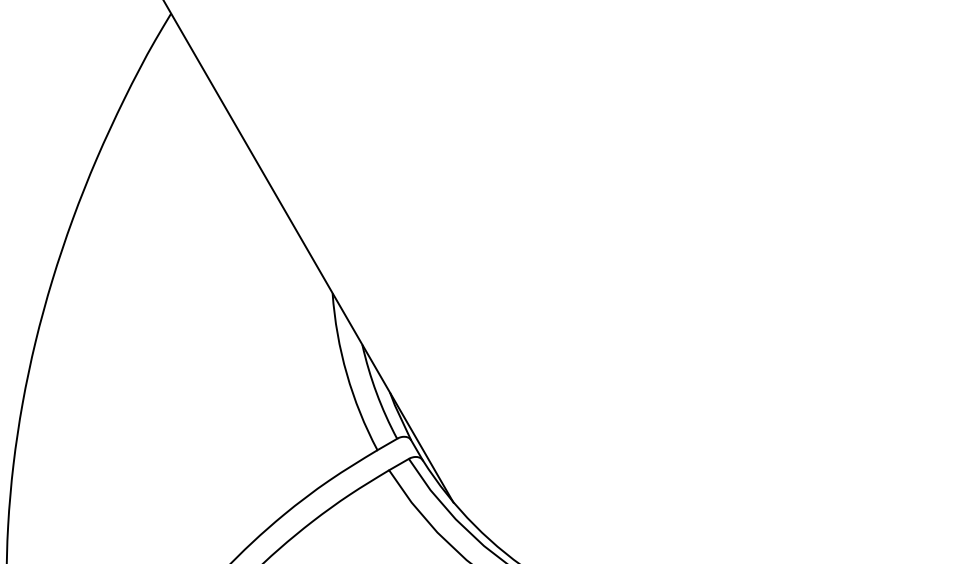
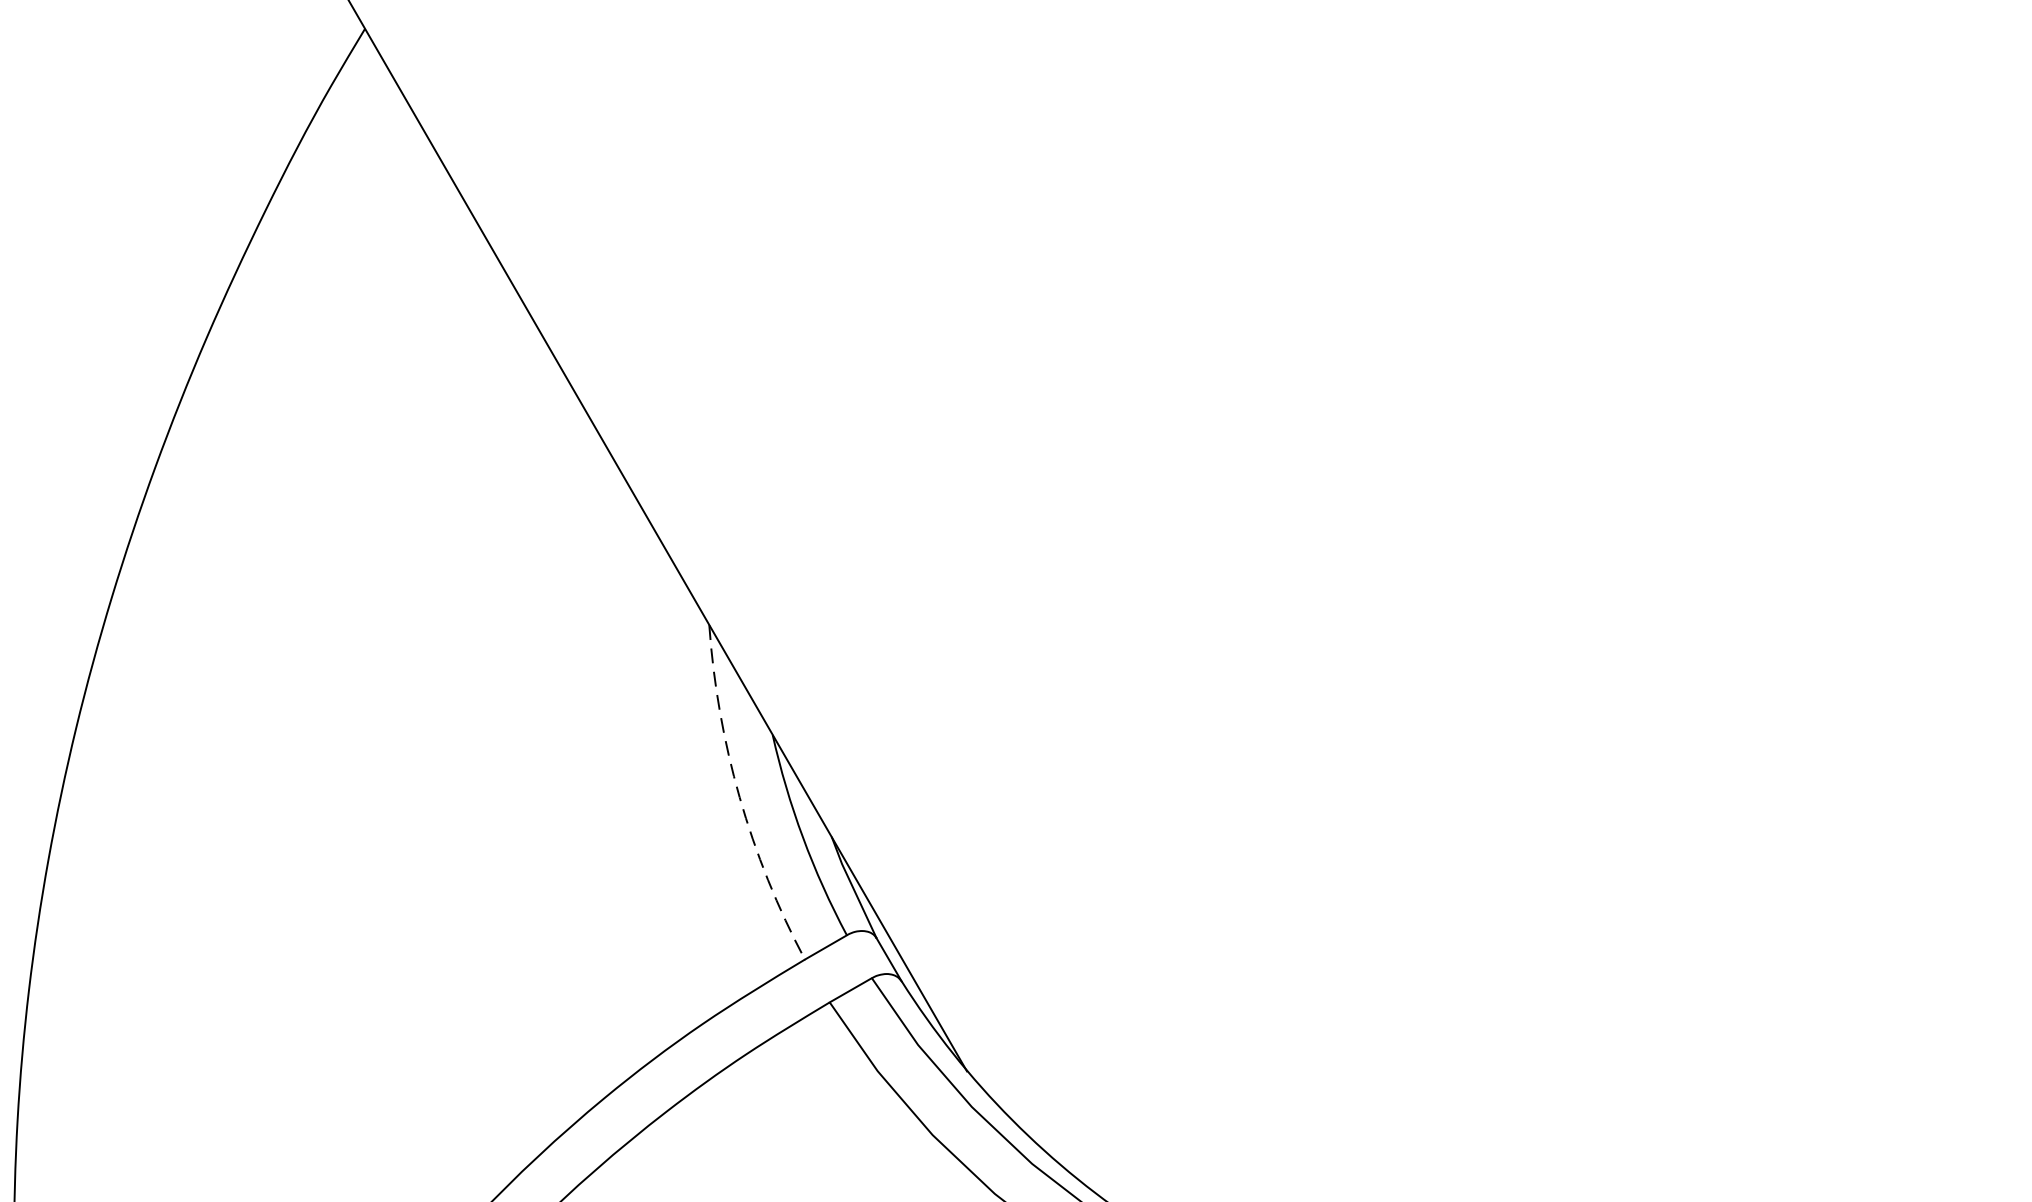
arc: (346, 374) -> (738, 798), solid -> dashed

